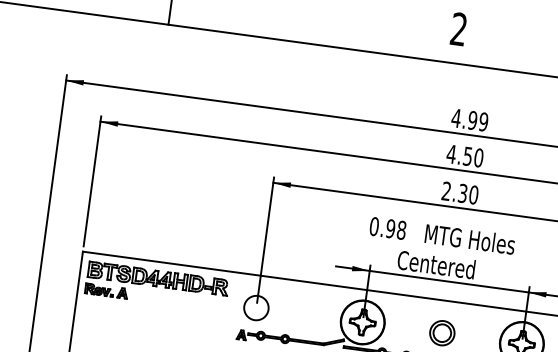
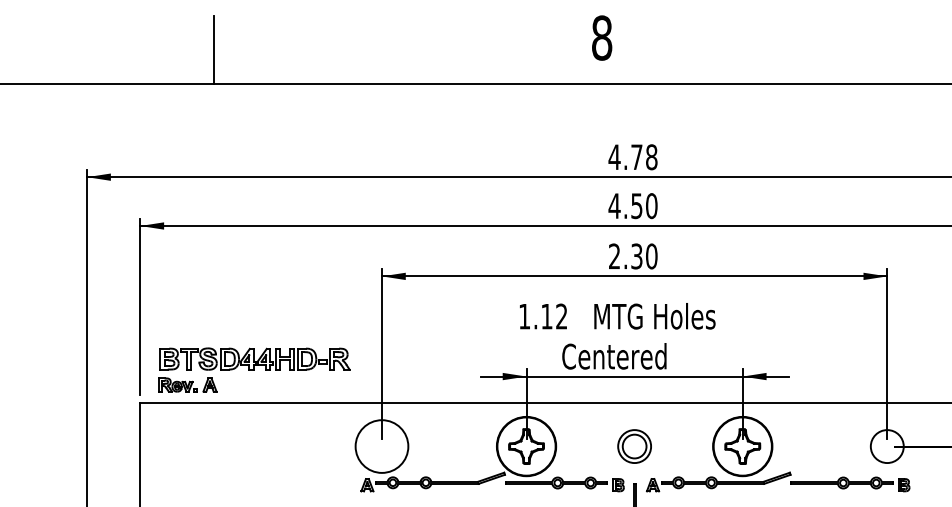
text: (459, 28) -> (602, 37), 2 -> 8
text: (478, 121) -> (644, 157), 4.99 -> 4.78
text: (387, 228) -> (542, 316), 0.98 -> 1.12
part: (157, 286) -> (254, 369), moved
circle: (256, 307) -> (381, 446), size x1.6

